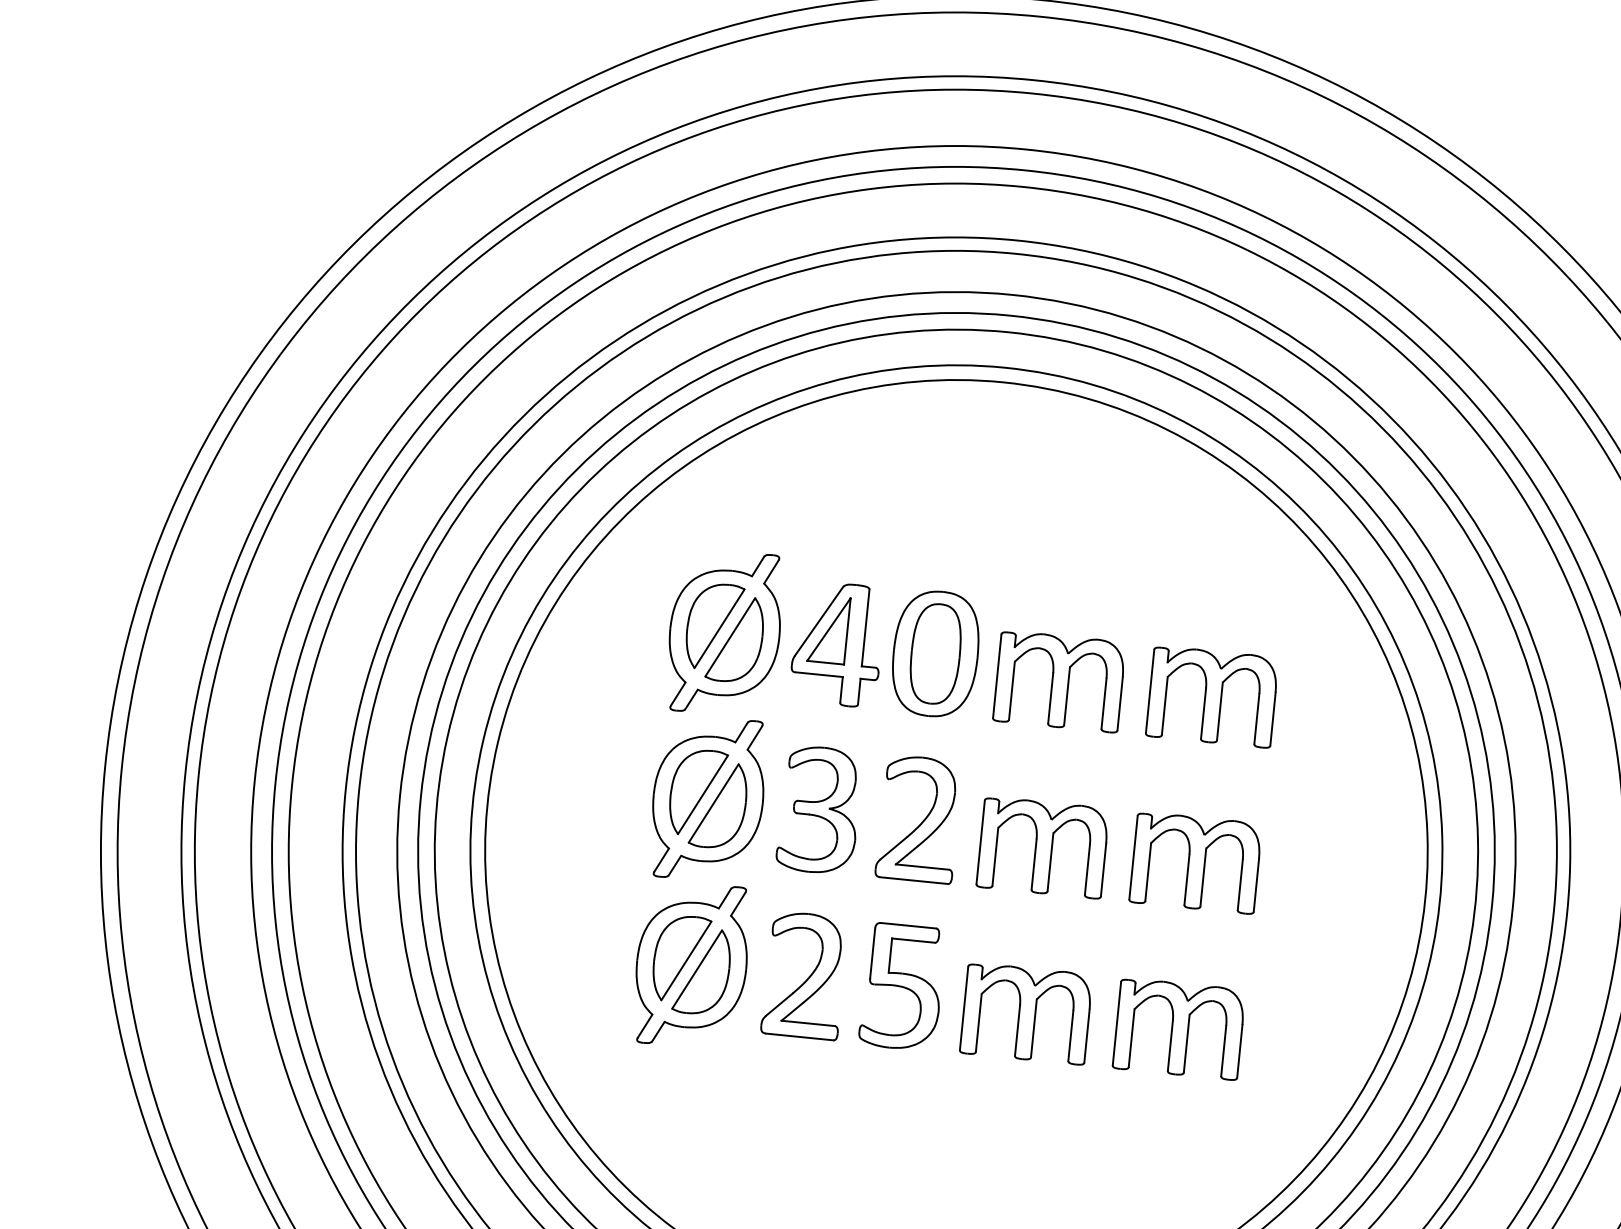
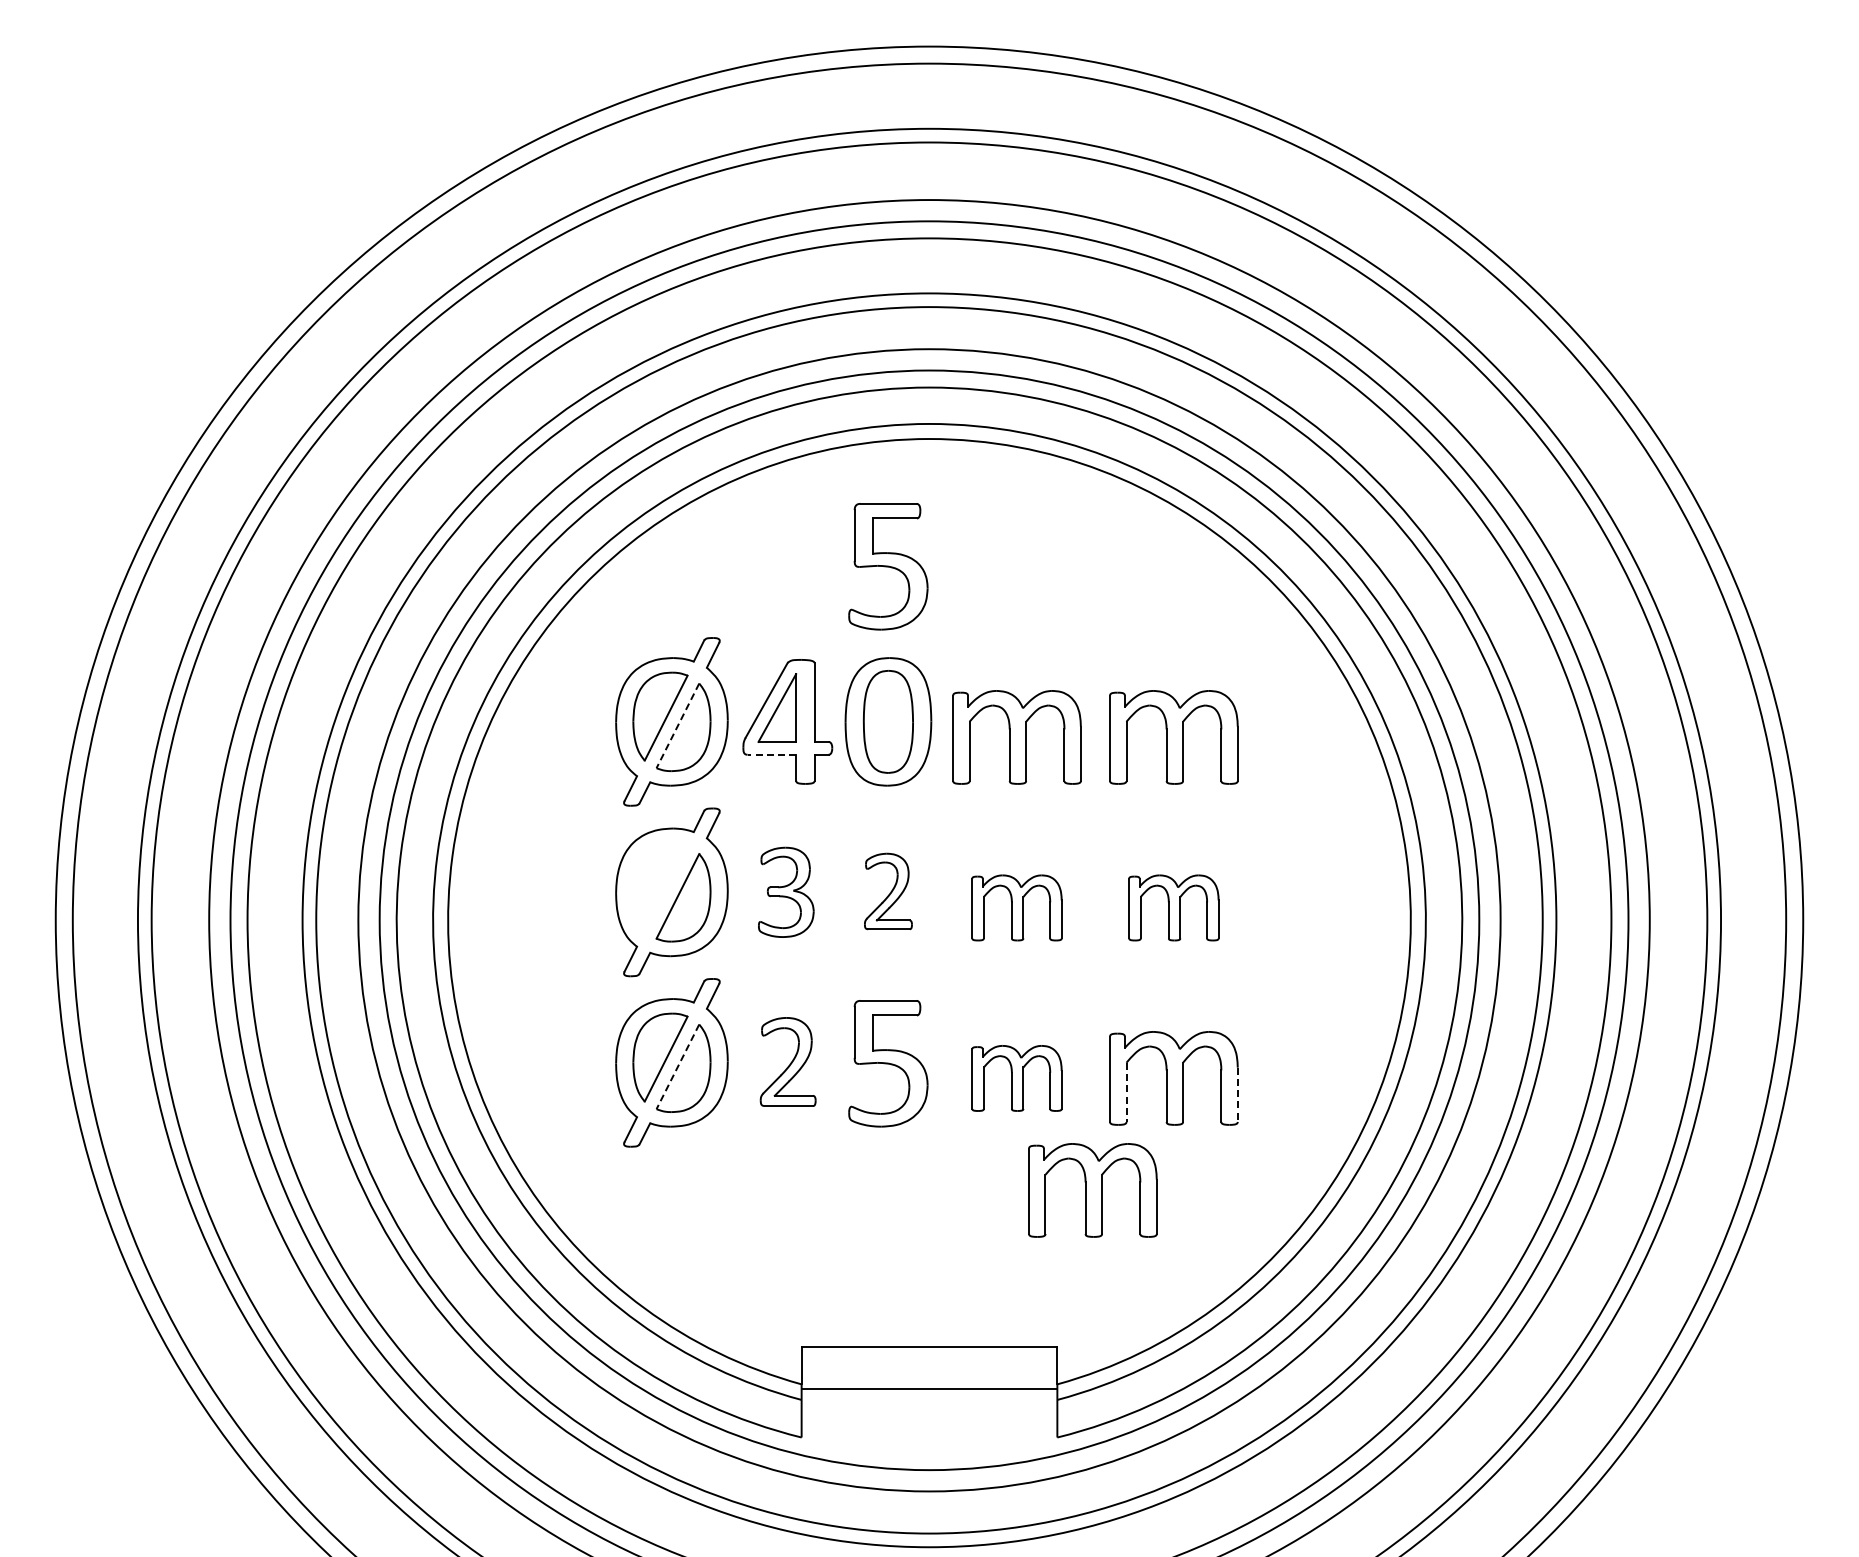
part: (950, 502) -> (888, 566), added
line: (729, 637) -> (677, 726), solid -> dashed
line: (818, 674) -> (771, 754), solid -> dashed
part: (697, 793) -> (660, 887), removed
part: (819, 810) -> (786, 892), size x0.7
part: (919, 819) -> (888, 891), size x0.6
part: (1042, 847) -> (1016, 907), size x0.7
part: (1195, 862) -> (1173, 907), size x0.7
line: (696, 970) -> (677, 1067), solid -> dashed
part: (805, 975) -> (788, 1061), size x0.7
part: (1025, 1013) -> (1016, 1078), size x0.7
line: (1131, 1038) -> (1126, 1092), solid -> dashed
line: (1239, 1051) -> (1237, 1095), solid -> dashed
part: (1089, 1130) -> (1092, 1190), added

